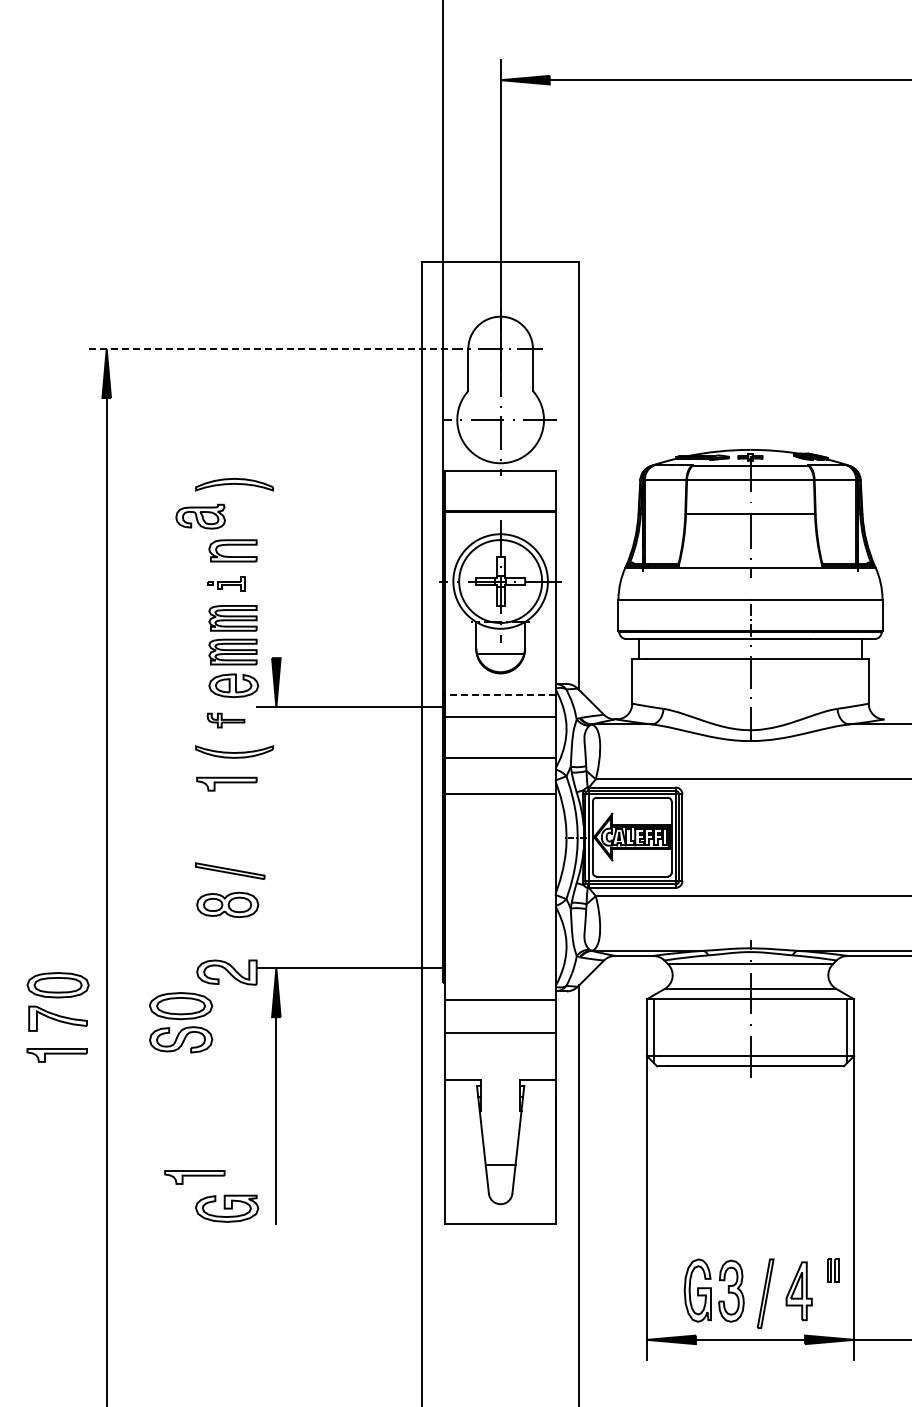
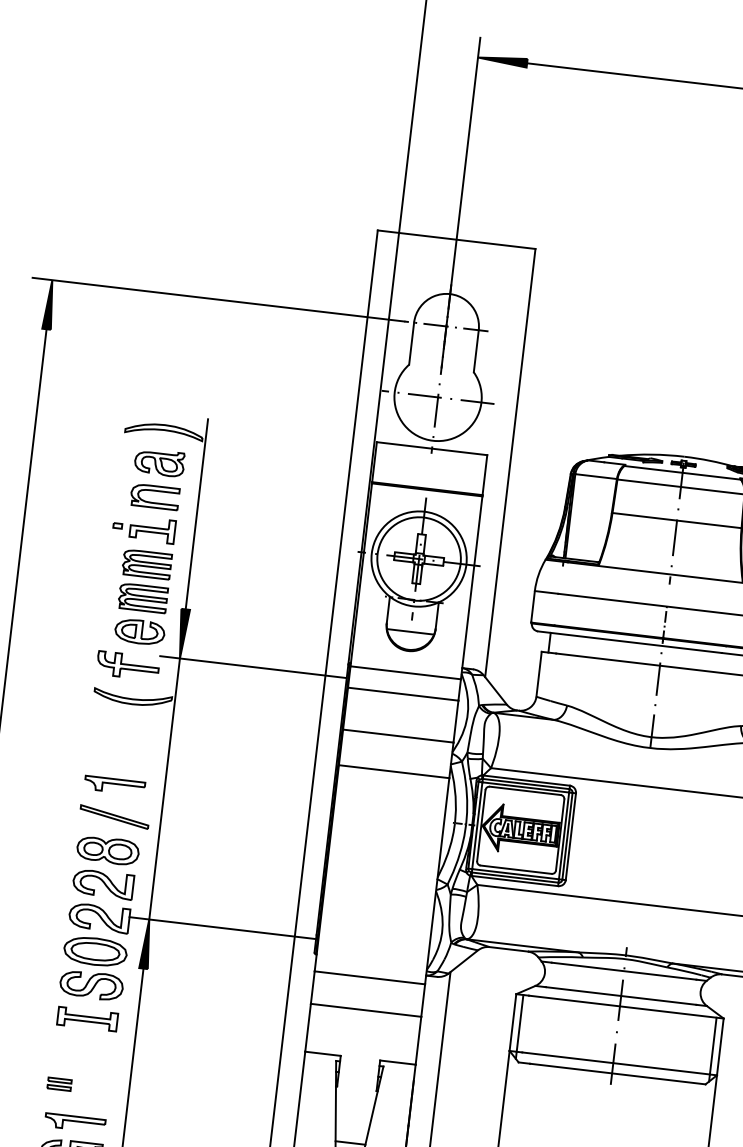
line: (272, 349) -> (218, 300), dashed -> solid
part: (200, 516) -> (159, 462), moved
line: (276, 563) -> (196, 514), added
part: (226, 583) -> (144, 528), size x1.67
line: (500, 695) -> (405, 673), dashed -> solid
part: (225, 720) -> (127, 665), size x1.67
part: (226, 783) -> (114, 784), moved
line: (276, 837) -> (164, 788), added
part: (226, 938) -> (102, 883), added
part: (181, 1022) -> (94, 968), moved
part: (227, 1073) -> (88, 1019), added
part: (206, 1140) -> (59, 1083), added
part: (194, 1177) -> (74, 1123), moved

